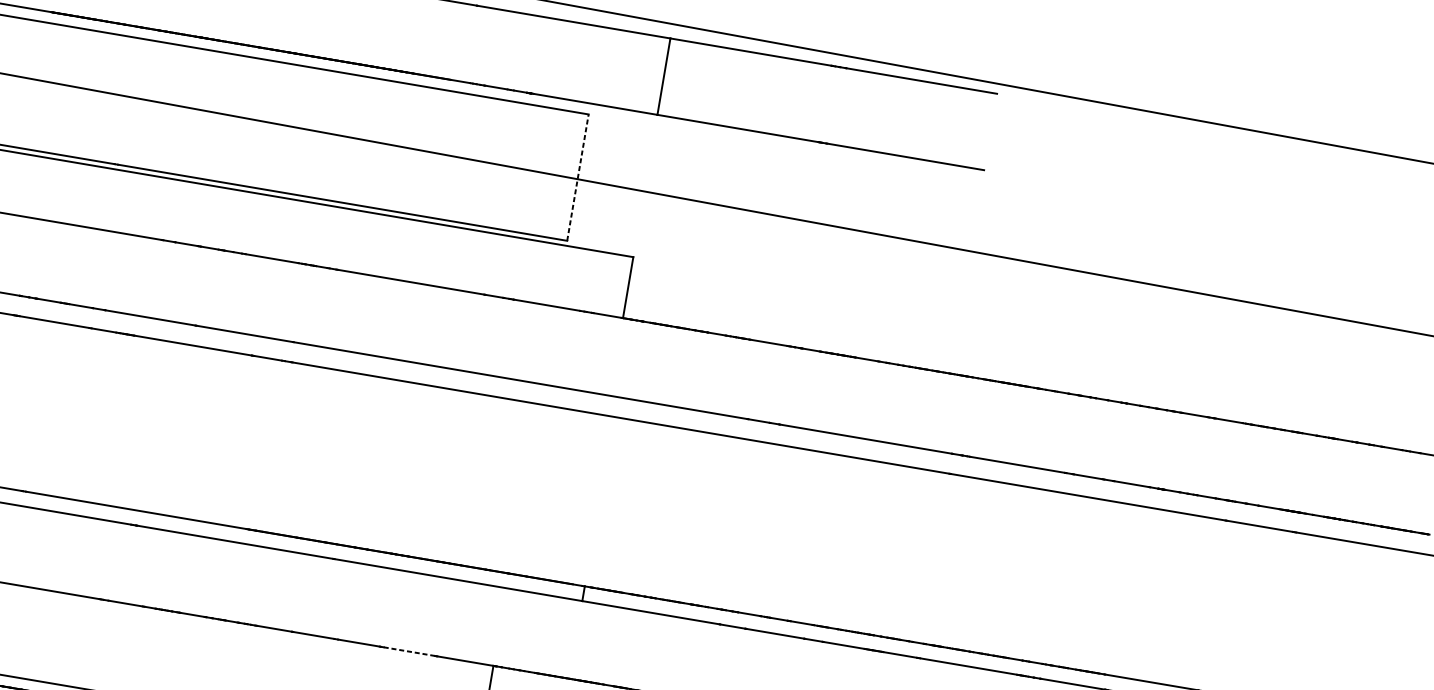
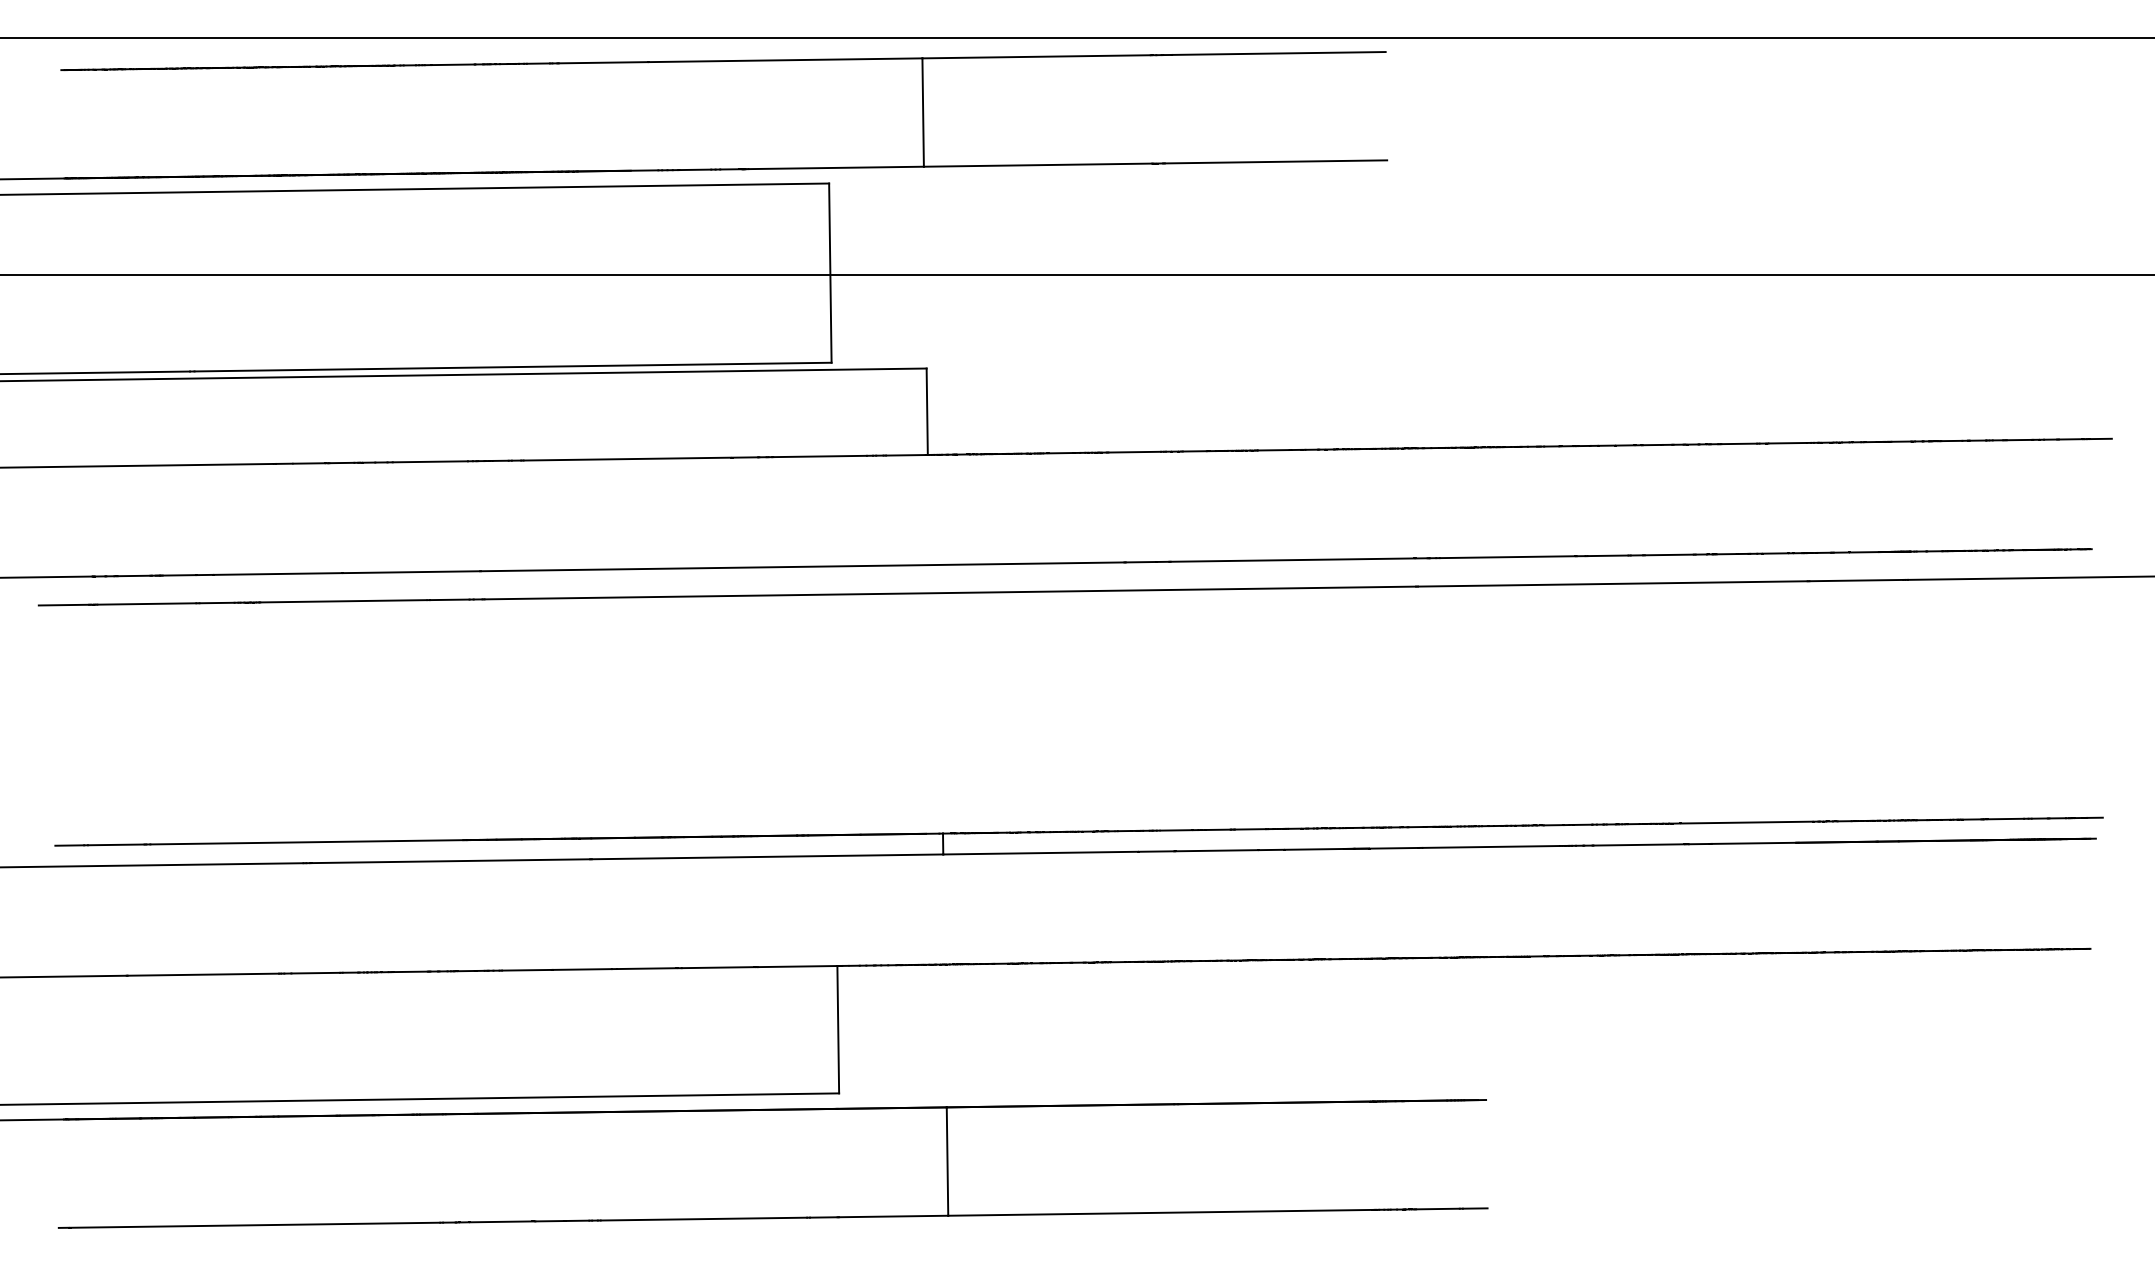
line: (577, 177) -> (830, 273), dashed -> solid
line: (409, 651) -> (718, 967), dashed -> solid

